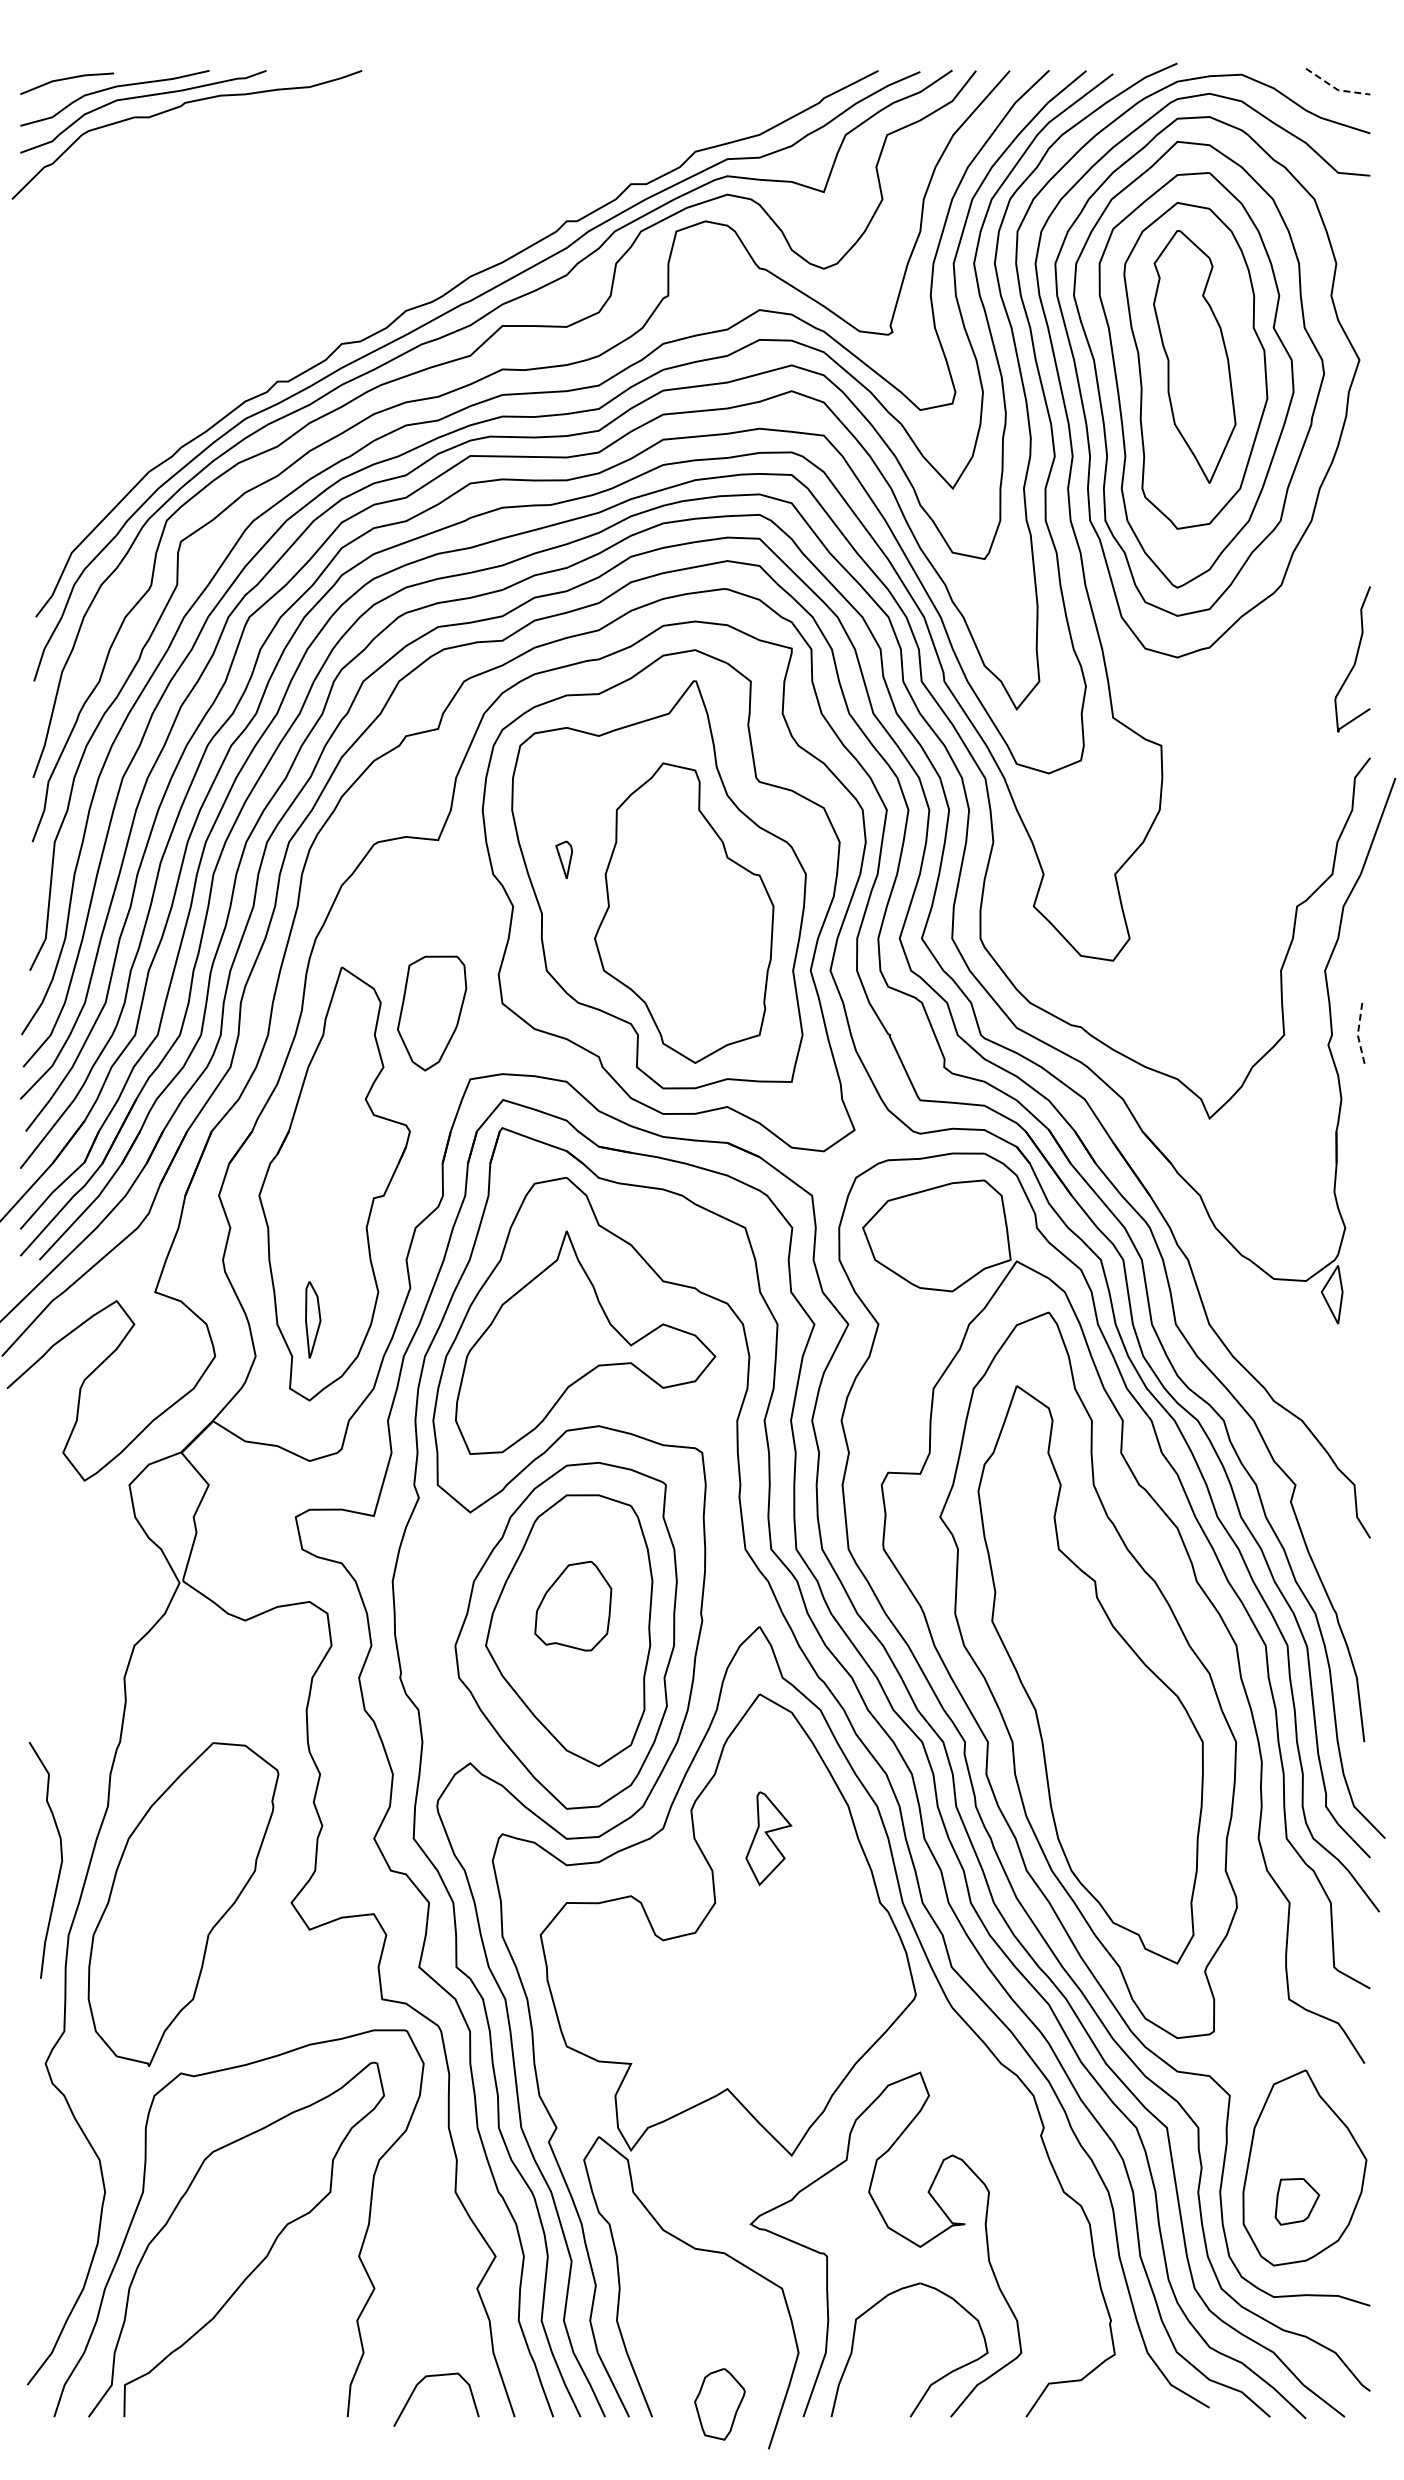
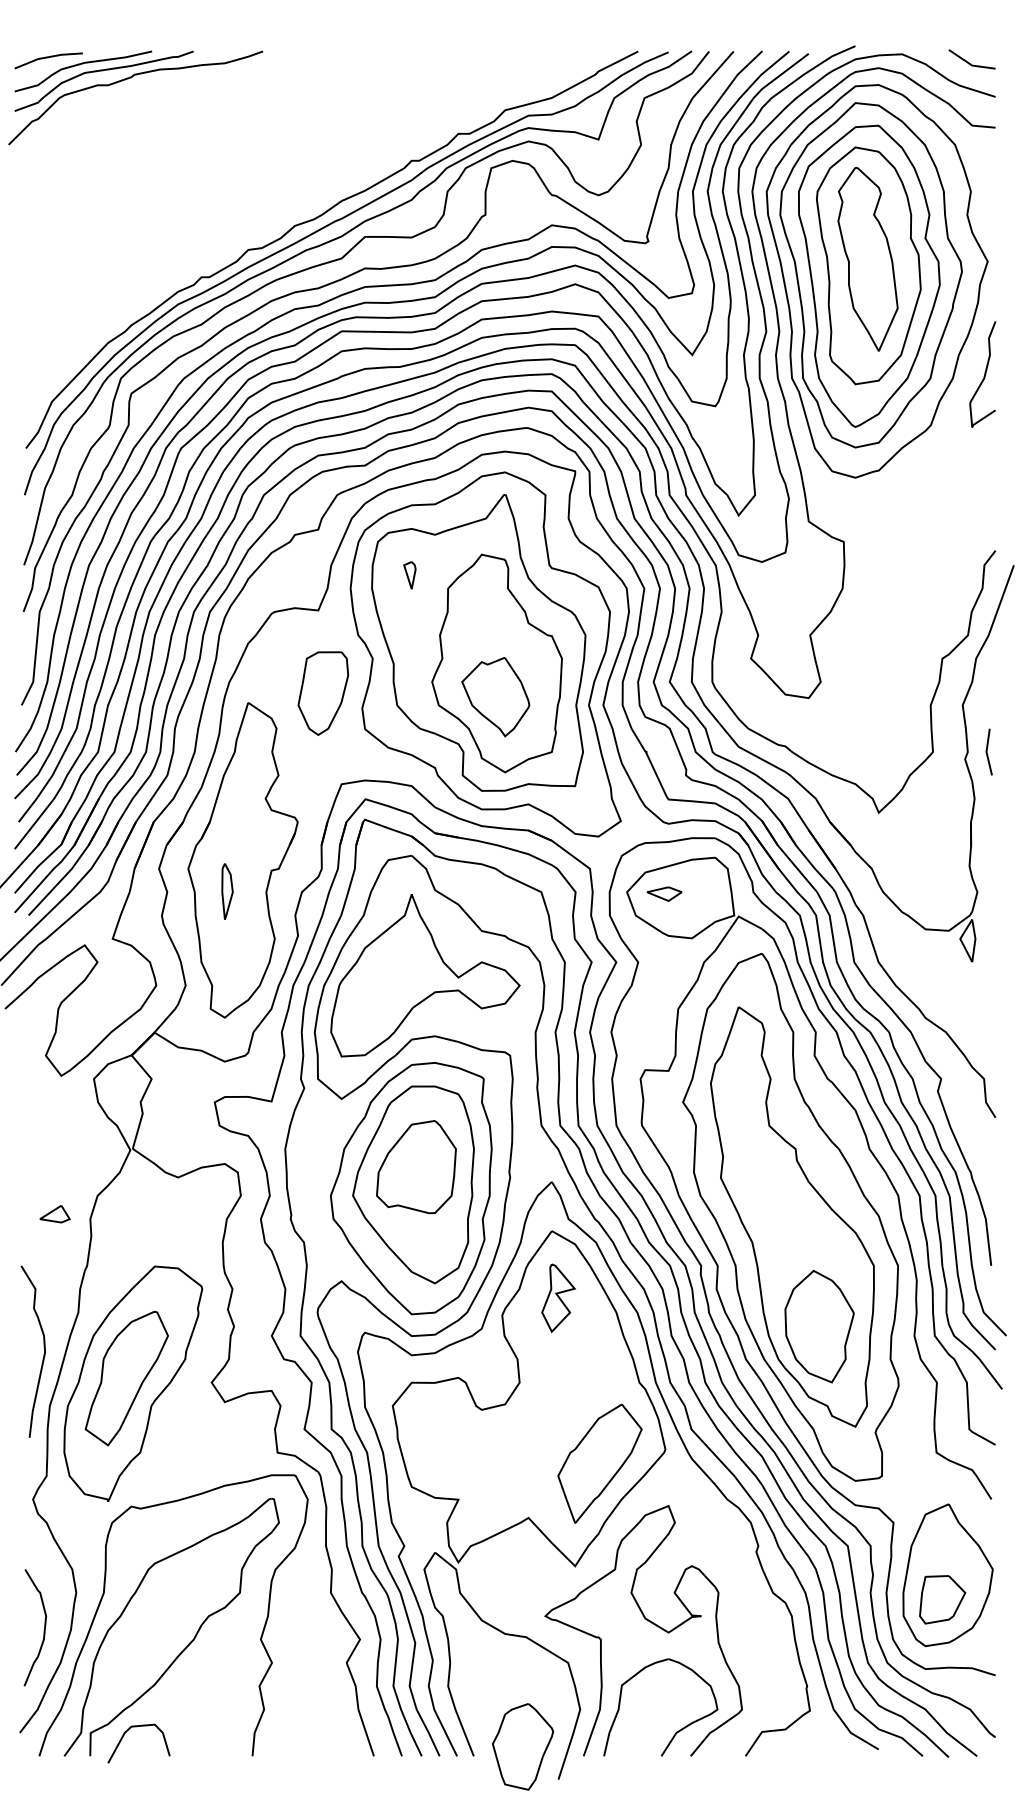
line: (1336, 89) -> (971, 65), dashed -> solid
curve: (1354, 660) -> (984, 375), moved
part: (564, 859) -> (410, 575), moved
part: (682, 959) -> (495, 697), added
part: (432, 1013) -> (323, 693), moved
line: (1357, 1035) -> (986, 752), dashed -> solid
part: (914, 1230) -> (664, 894), added
part: (313, 1319) -> (227, 891), moved
part: (573, 1605) -> (416, 1166), size x1.43
part: (75, 1670) -> (54, 1213), added
part: (1127, 1825) -> (819, 1326), added
part: (768, 1838) -> (558, 1298), moved
part: (174, 1897) -> (126, 1378), added
part: (825, 2014) -> (599, 1463), added
part: (1297, 2201) -> (942, 1599), size x1.43
curve: (60, 2243) -> (43, 1630), added
curve: (436, 2376) -> (139, 1726), moved
part: (719, 2404) -> (522, 1747), size x1.67

